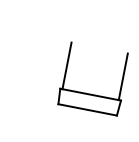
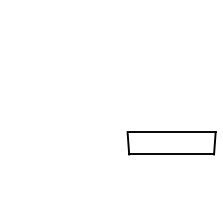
line: (66, 65) -> (130, 98), removed
line: (123, 76) -> (212, 98), removed

